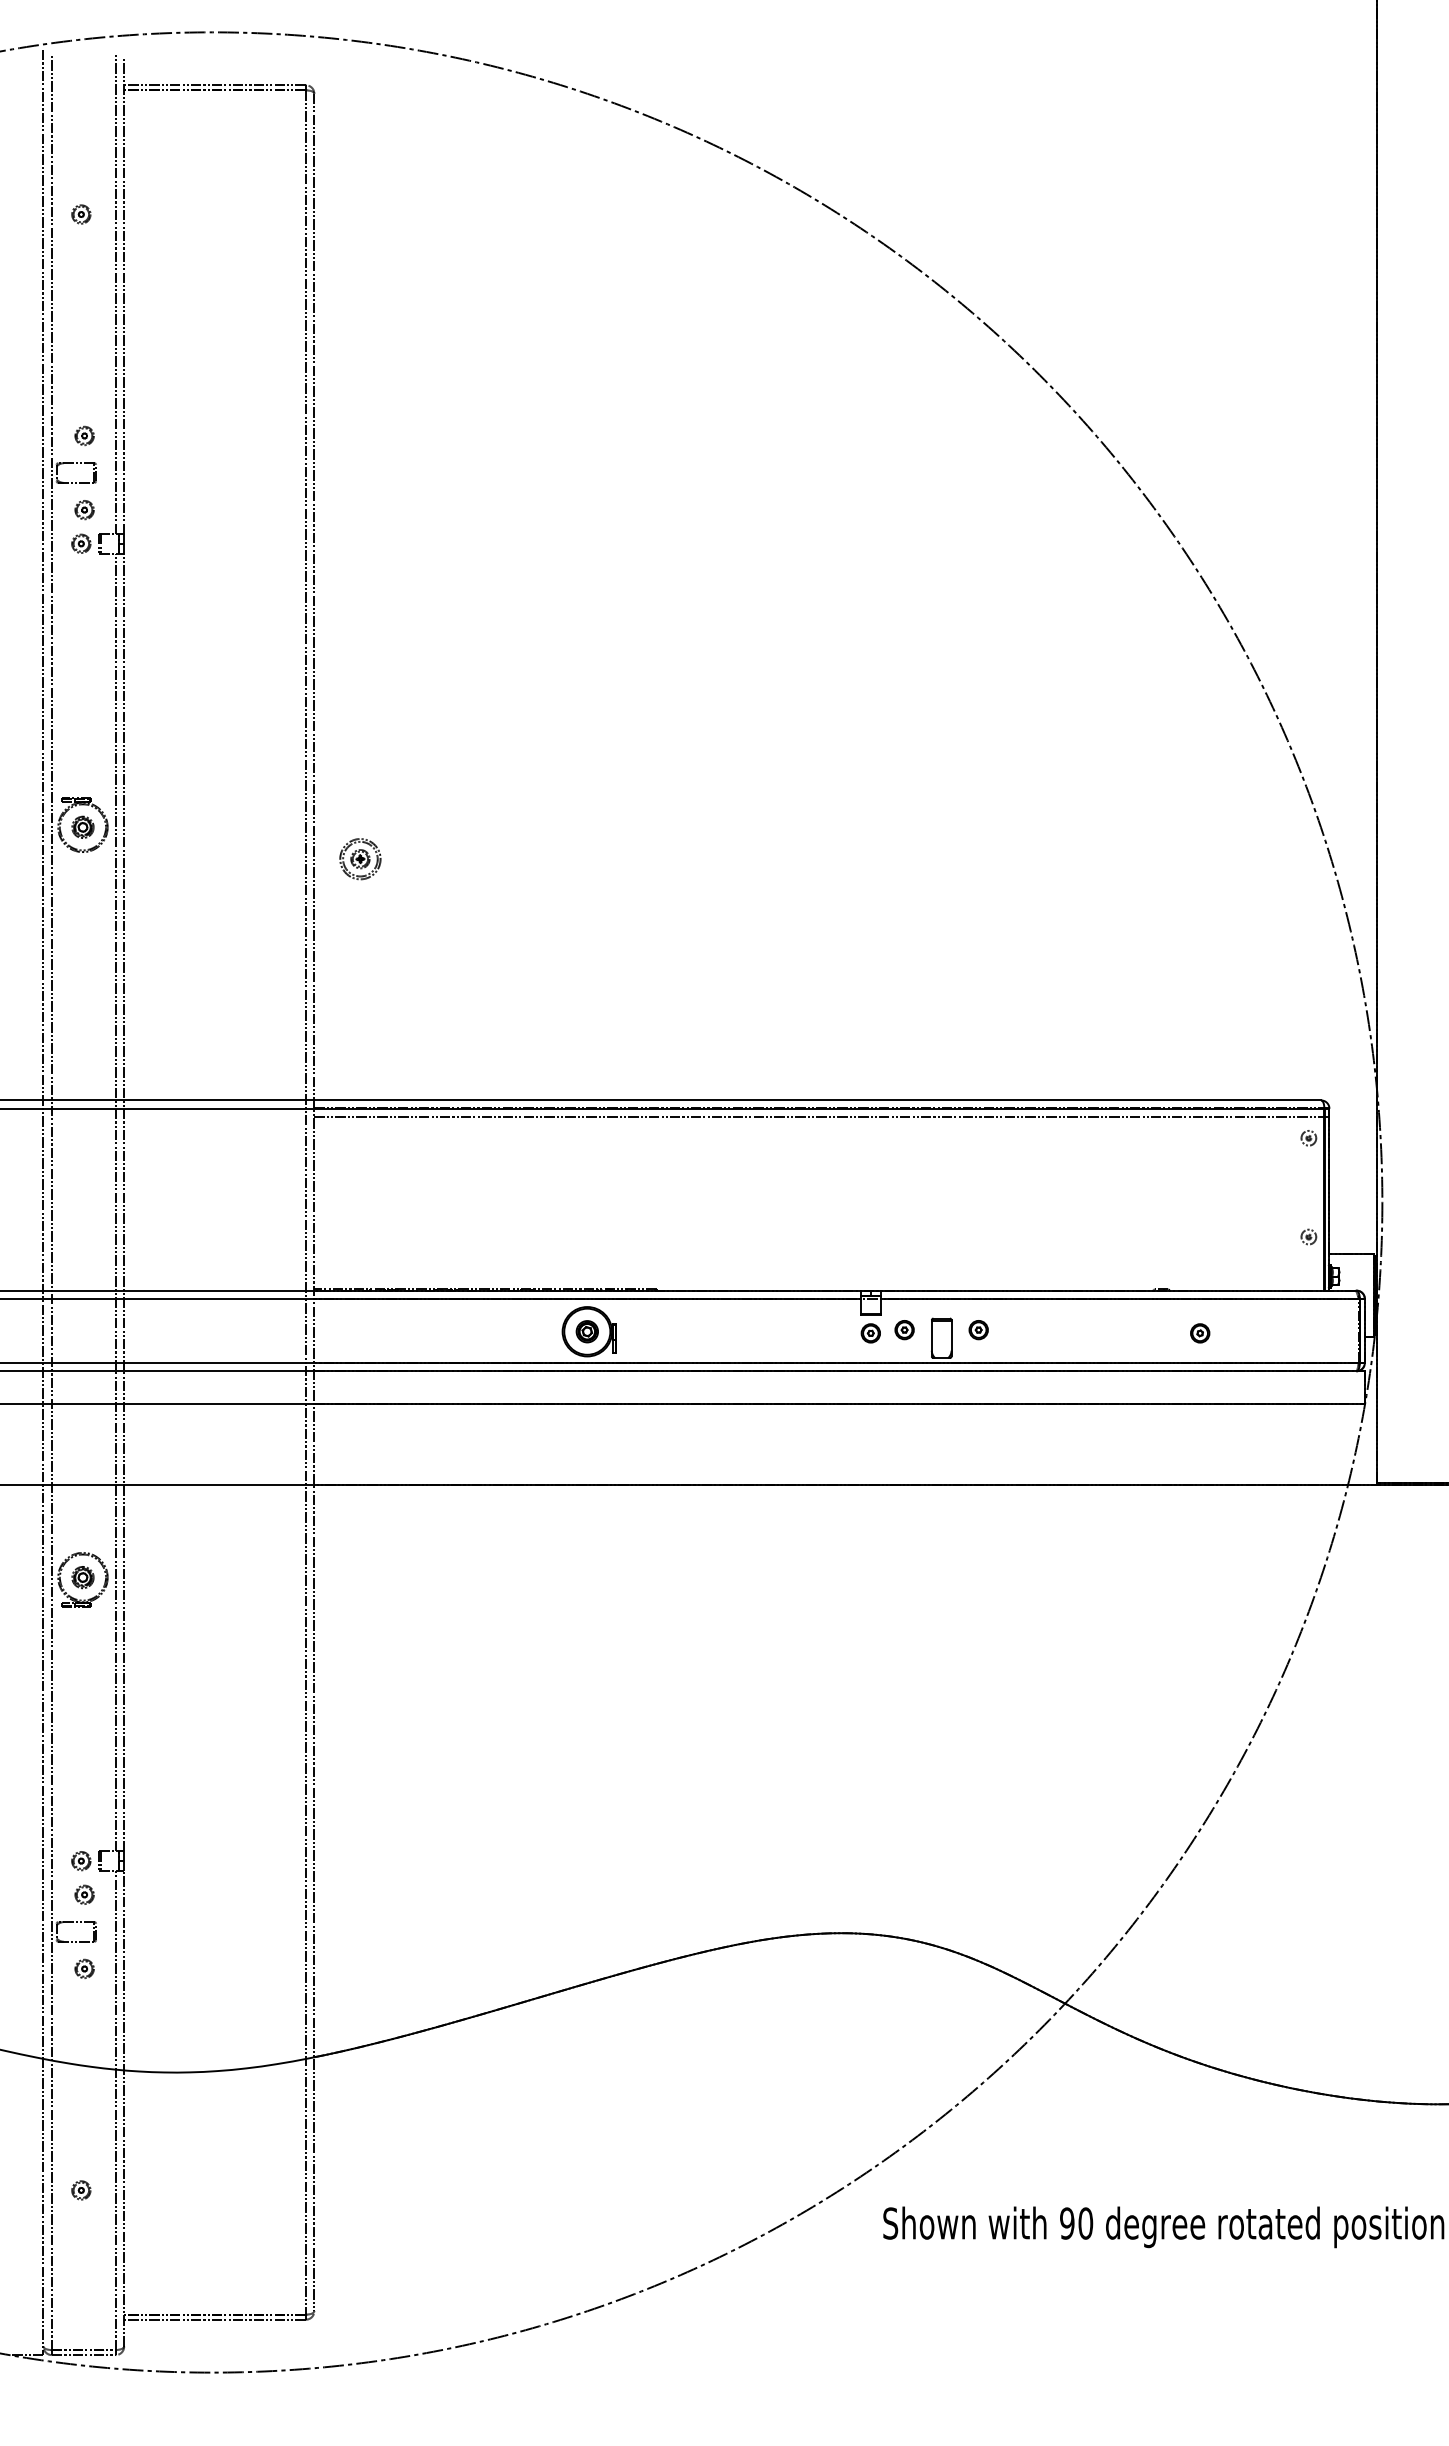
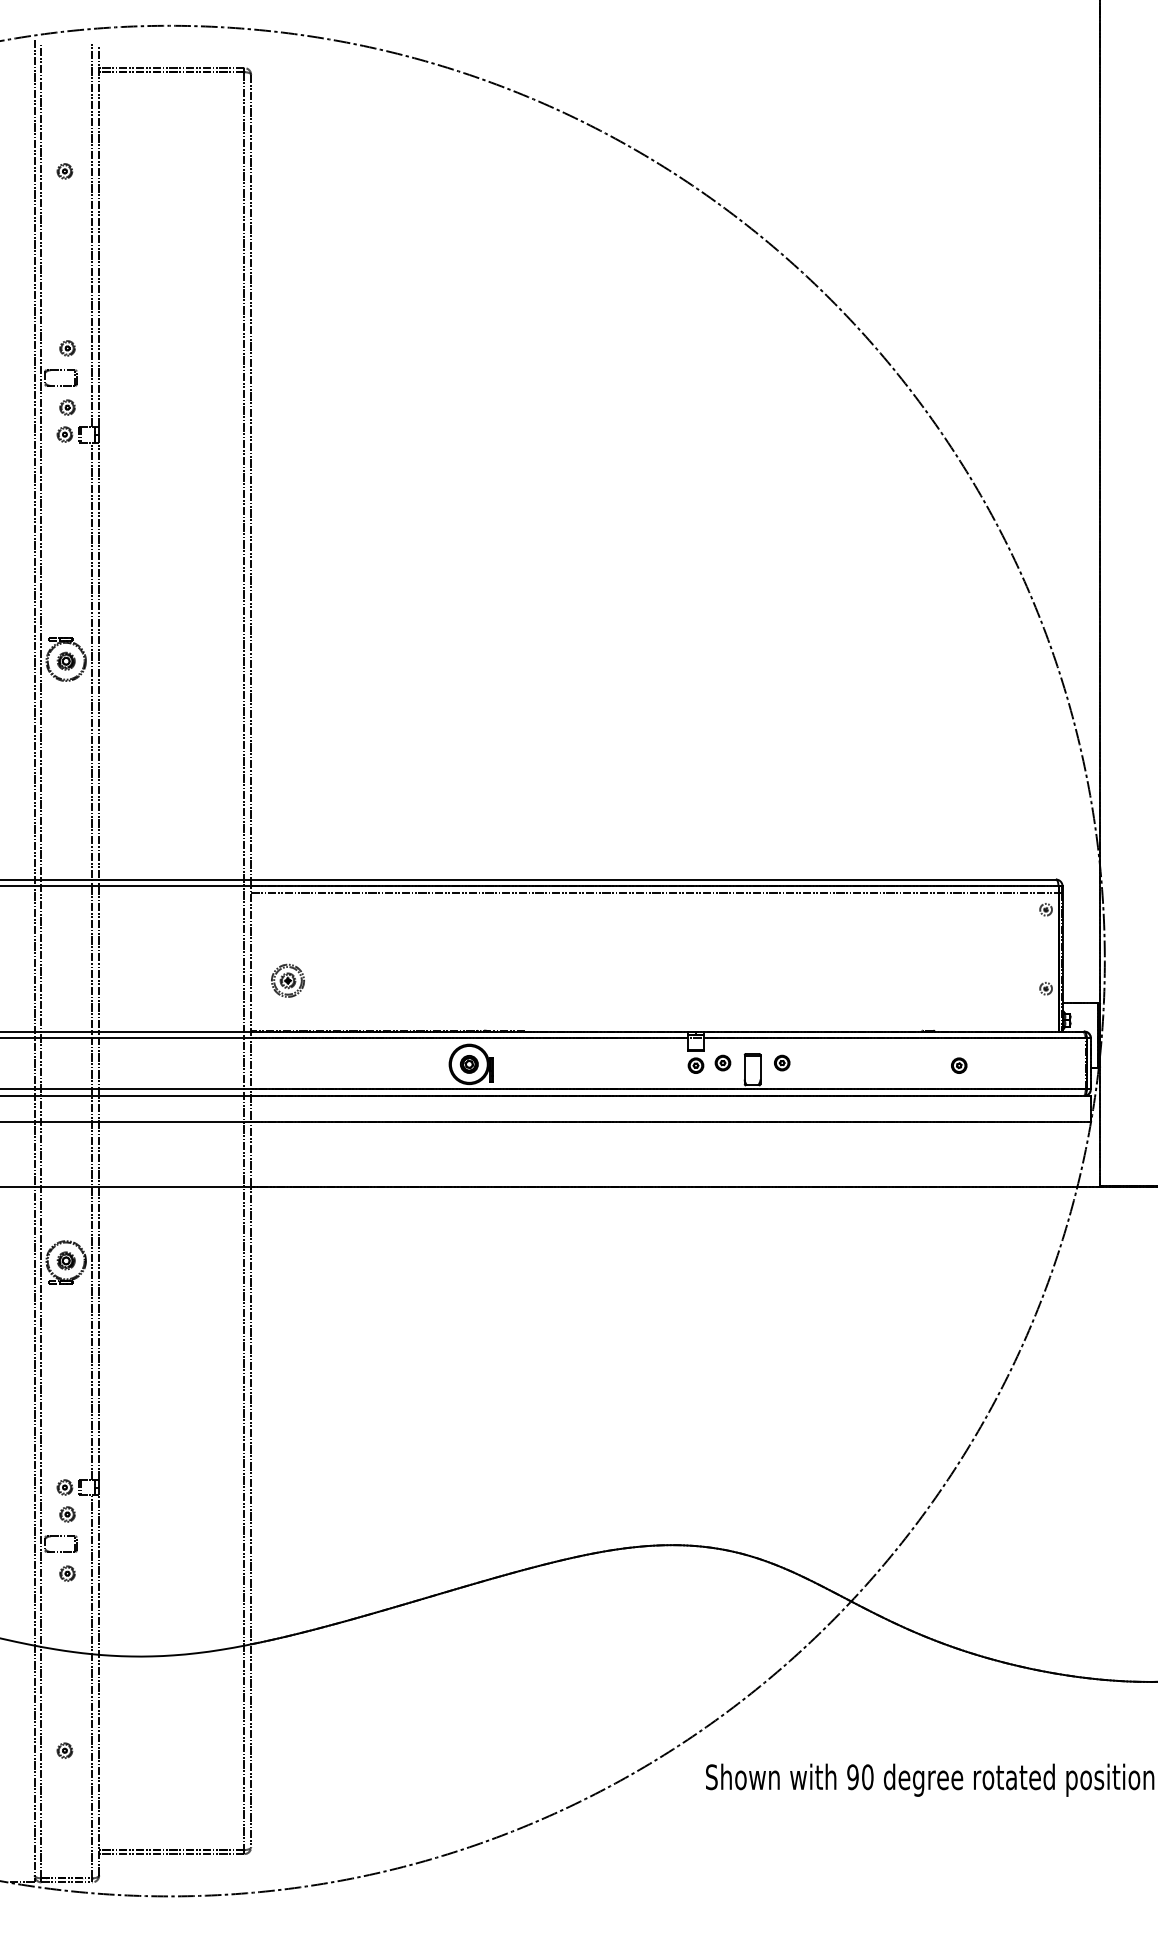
part: (360, 859) -> (288, 981), moved

